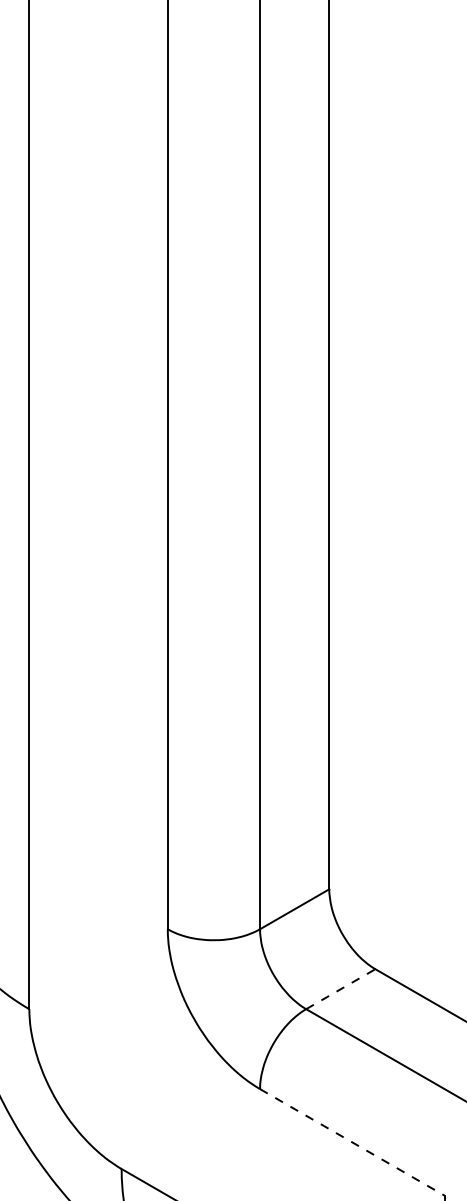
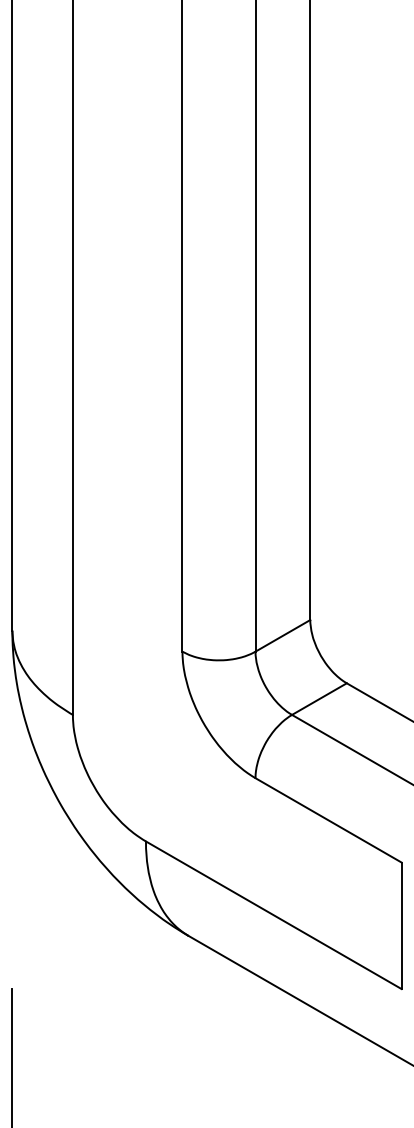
line: (340, 989) -> (319, 699), dashed -> solid
line: (352, 1142) -> (328, 820), dashed -> solid

